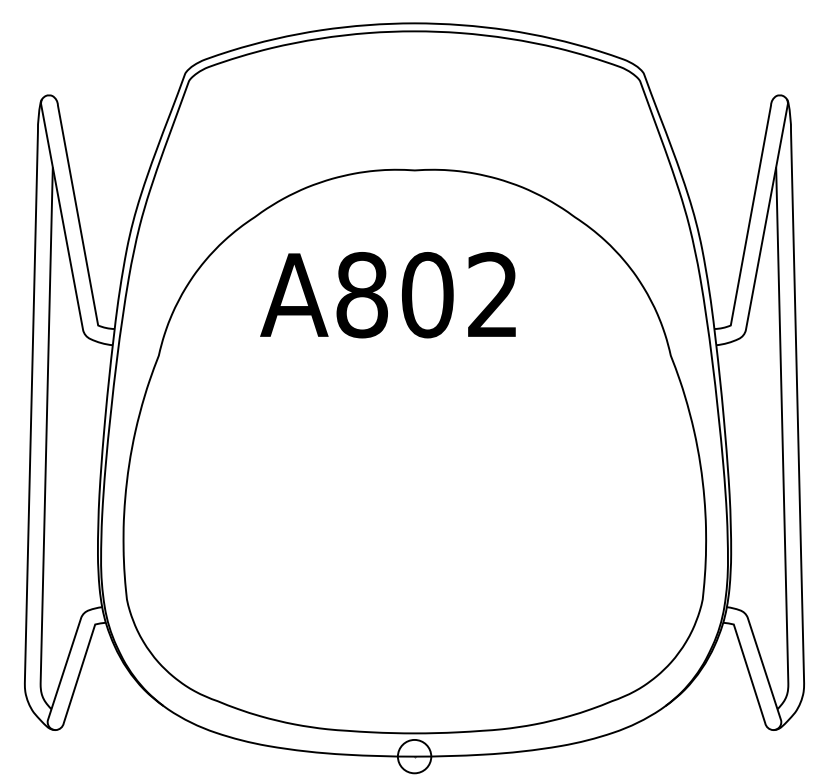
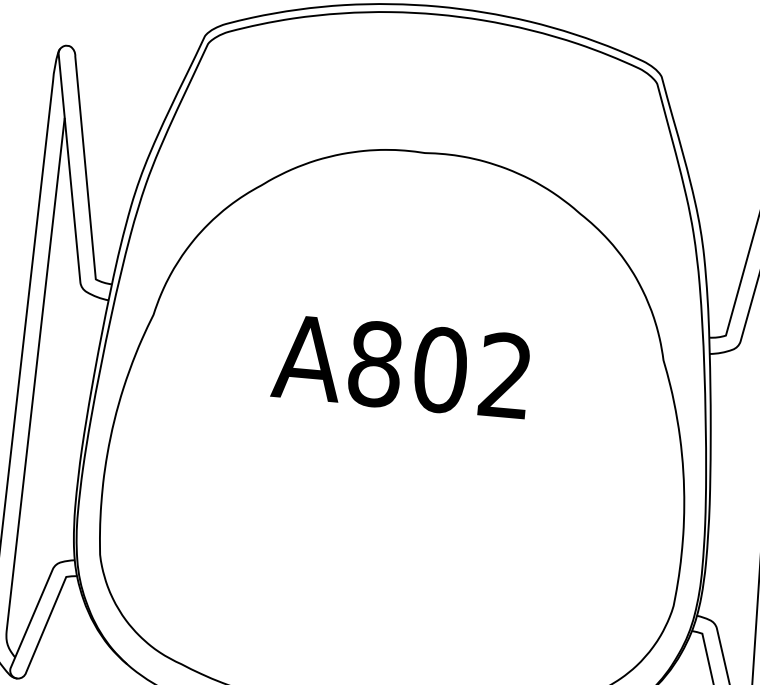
text: (387, 295) -> (400, 366), moved

